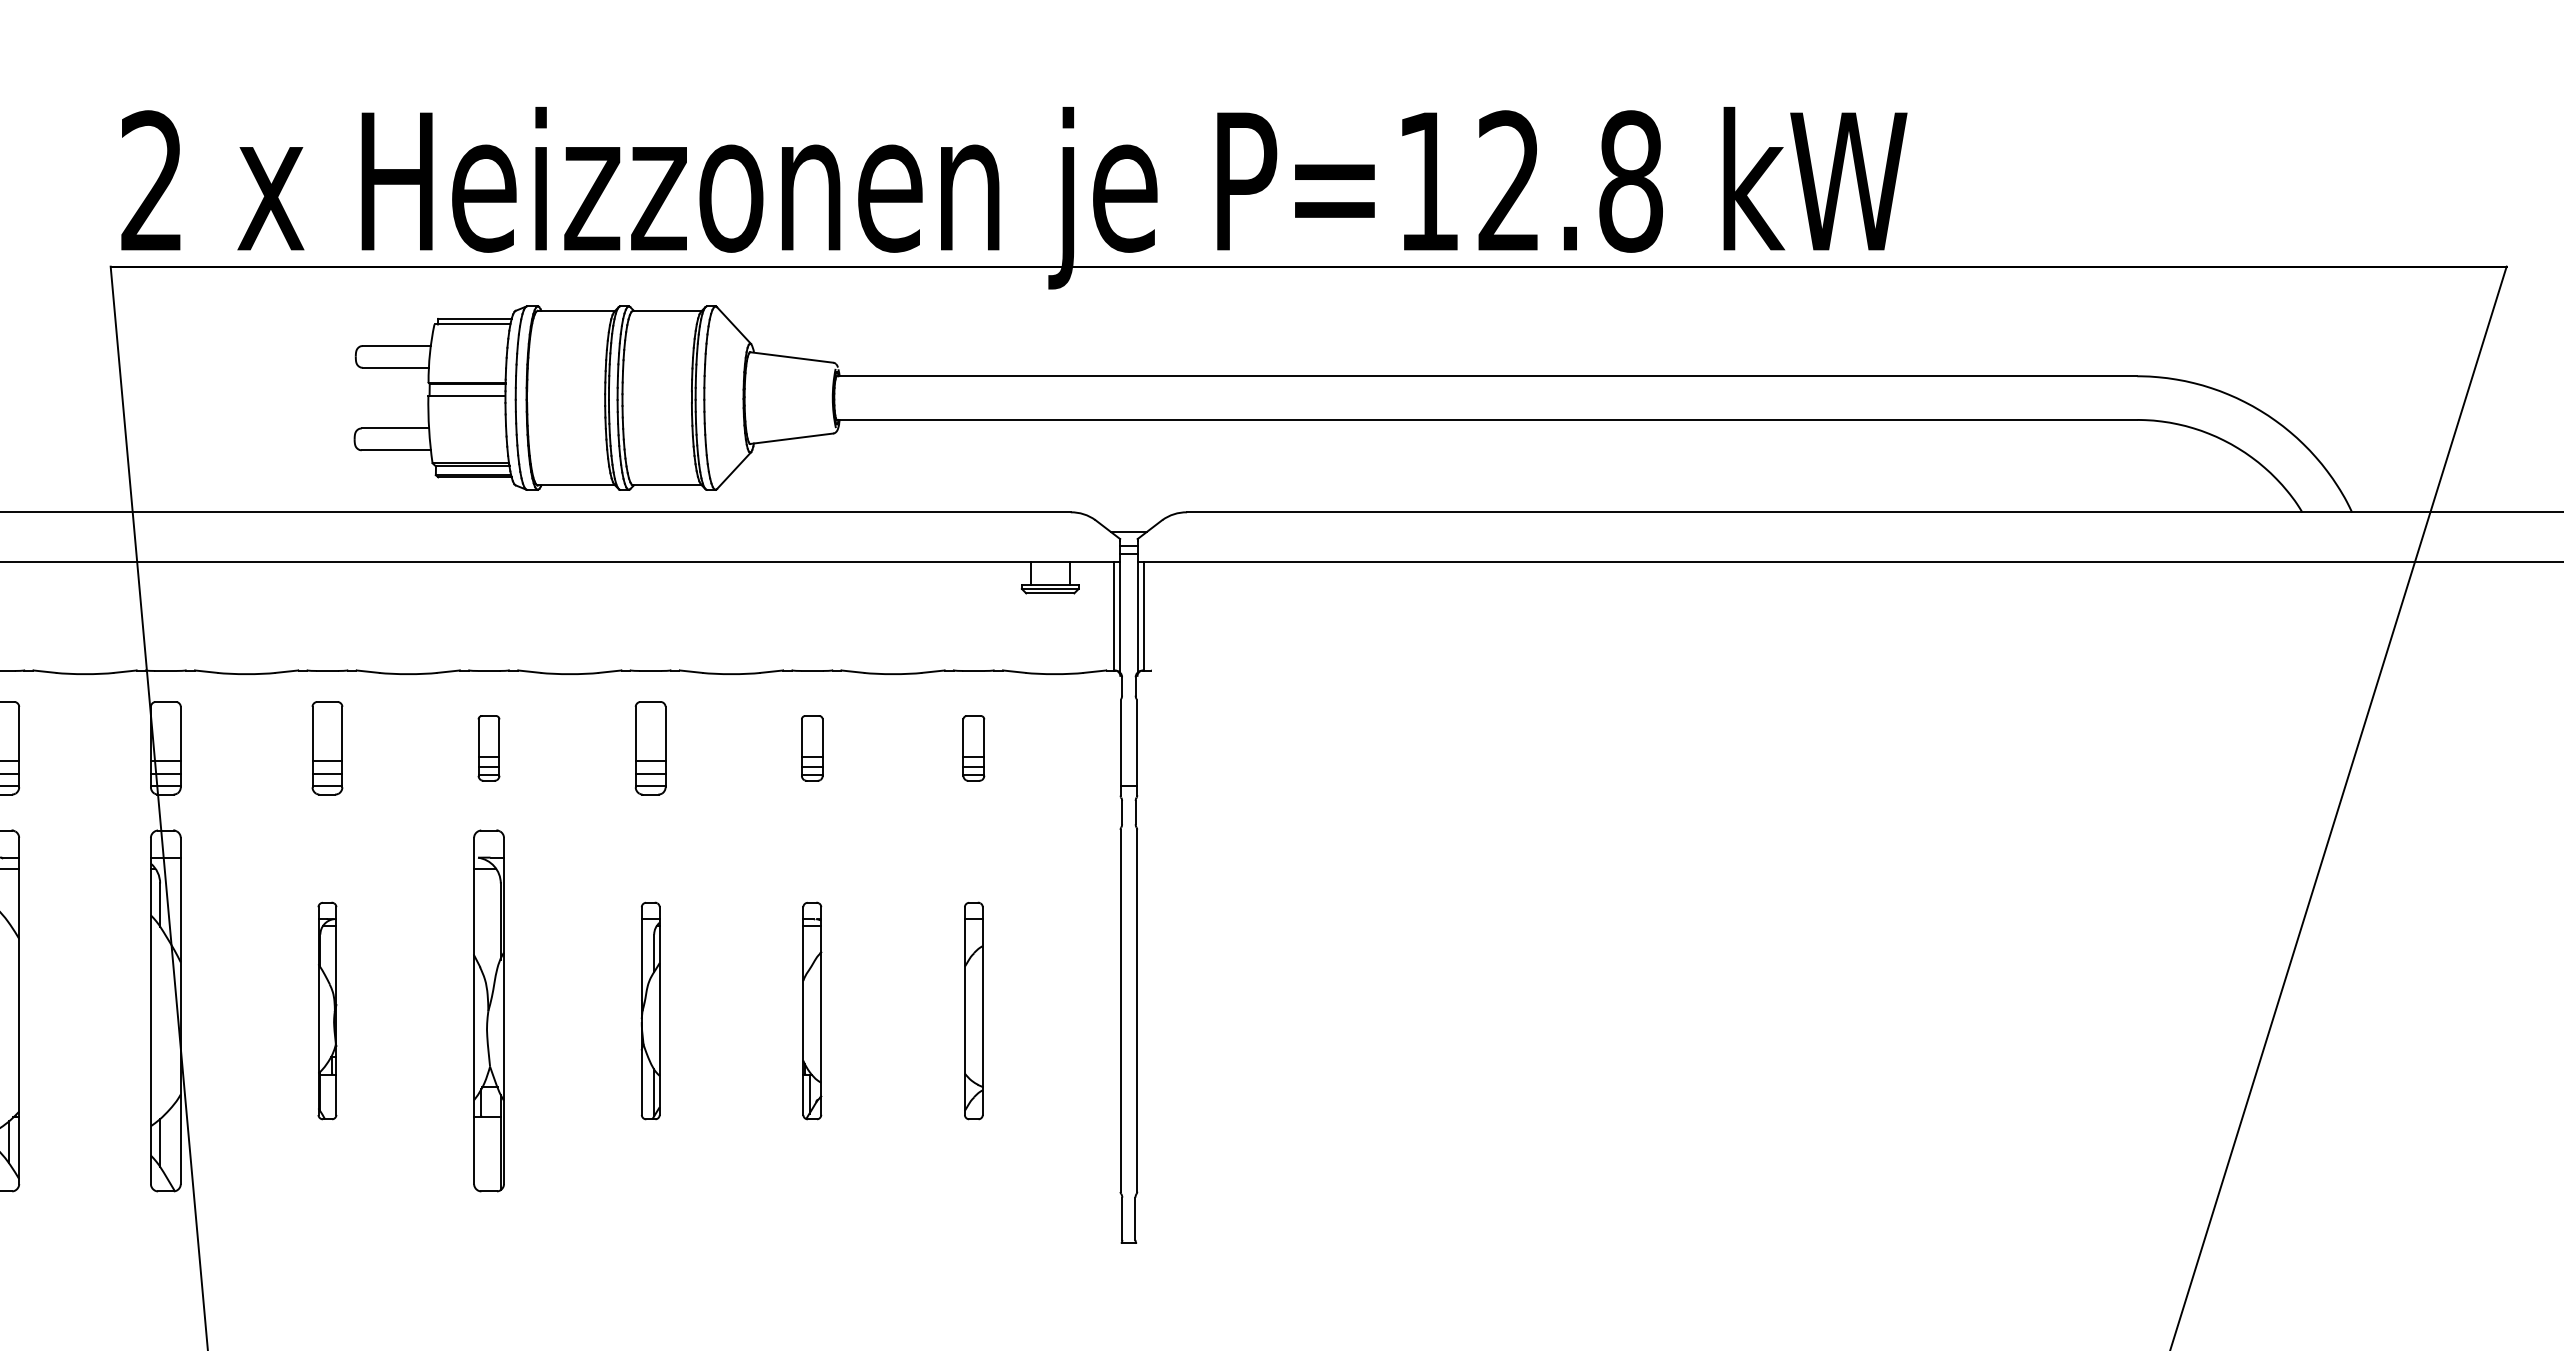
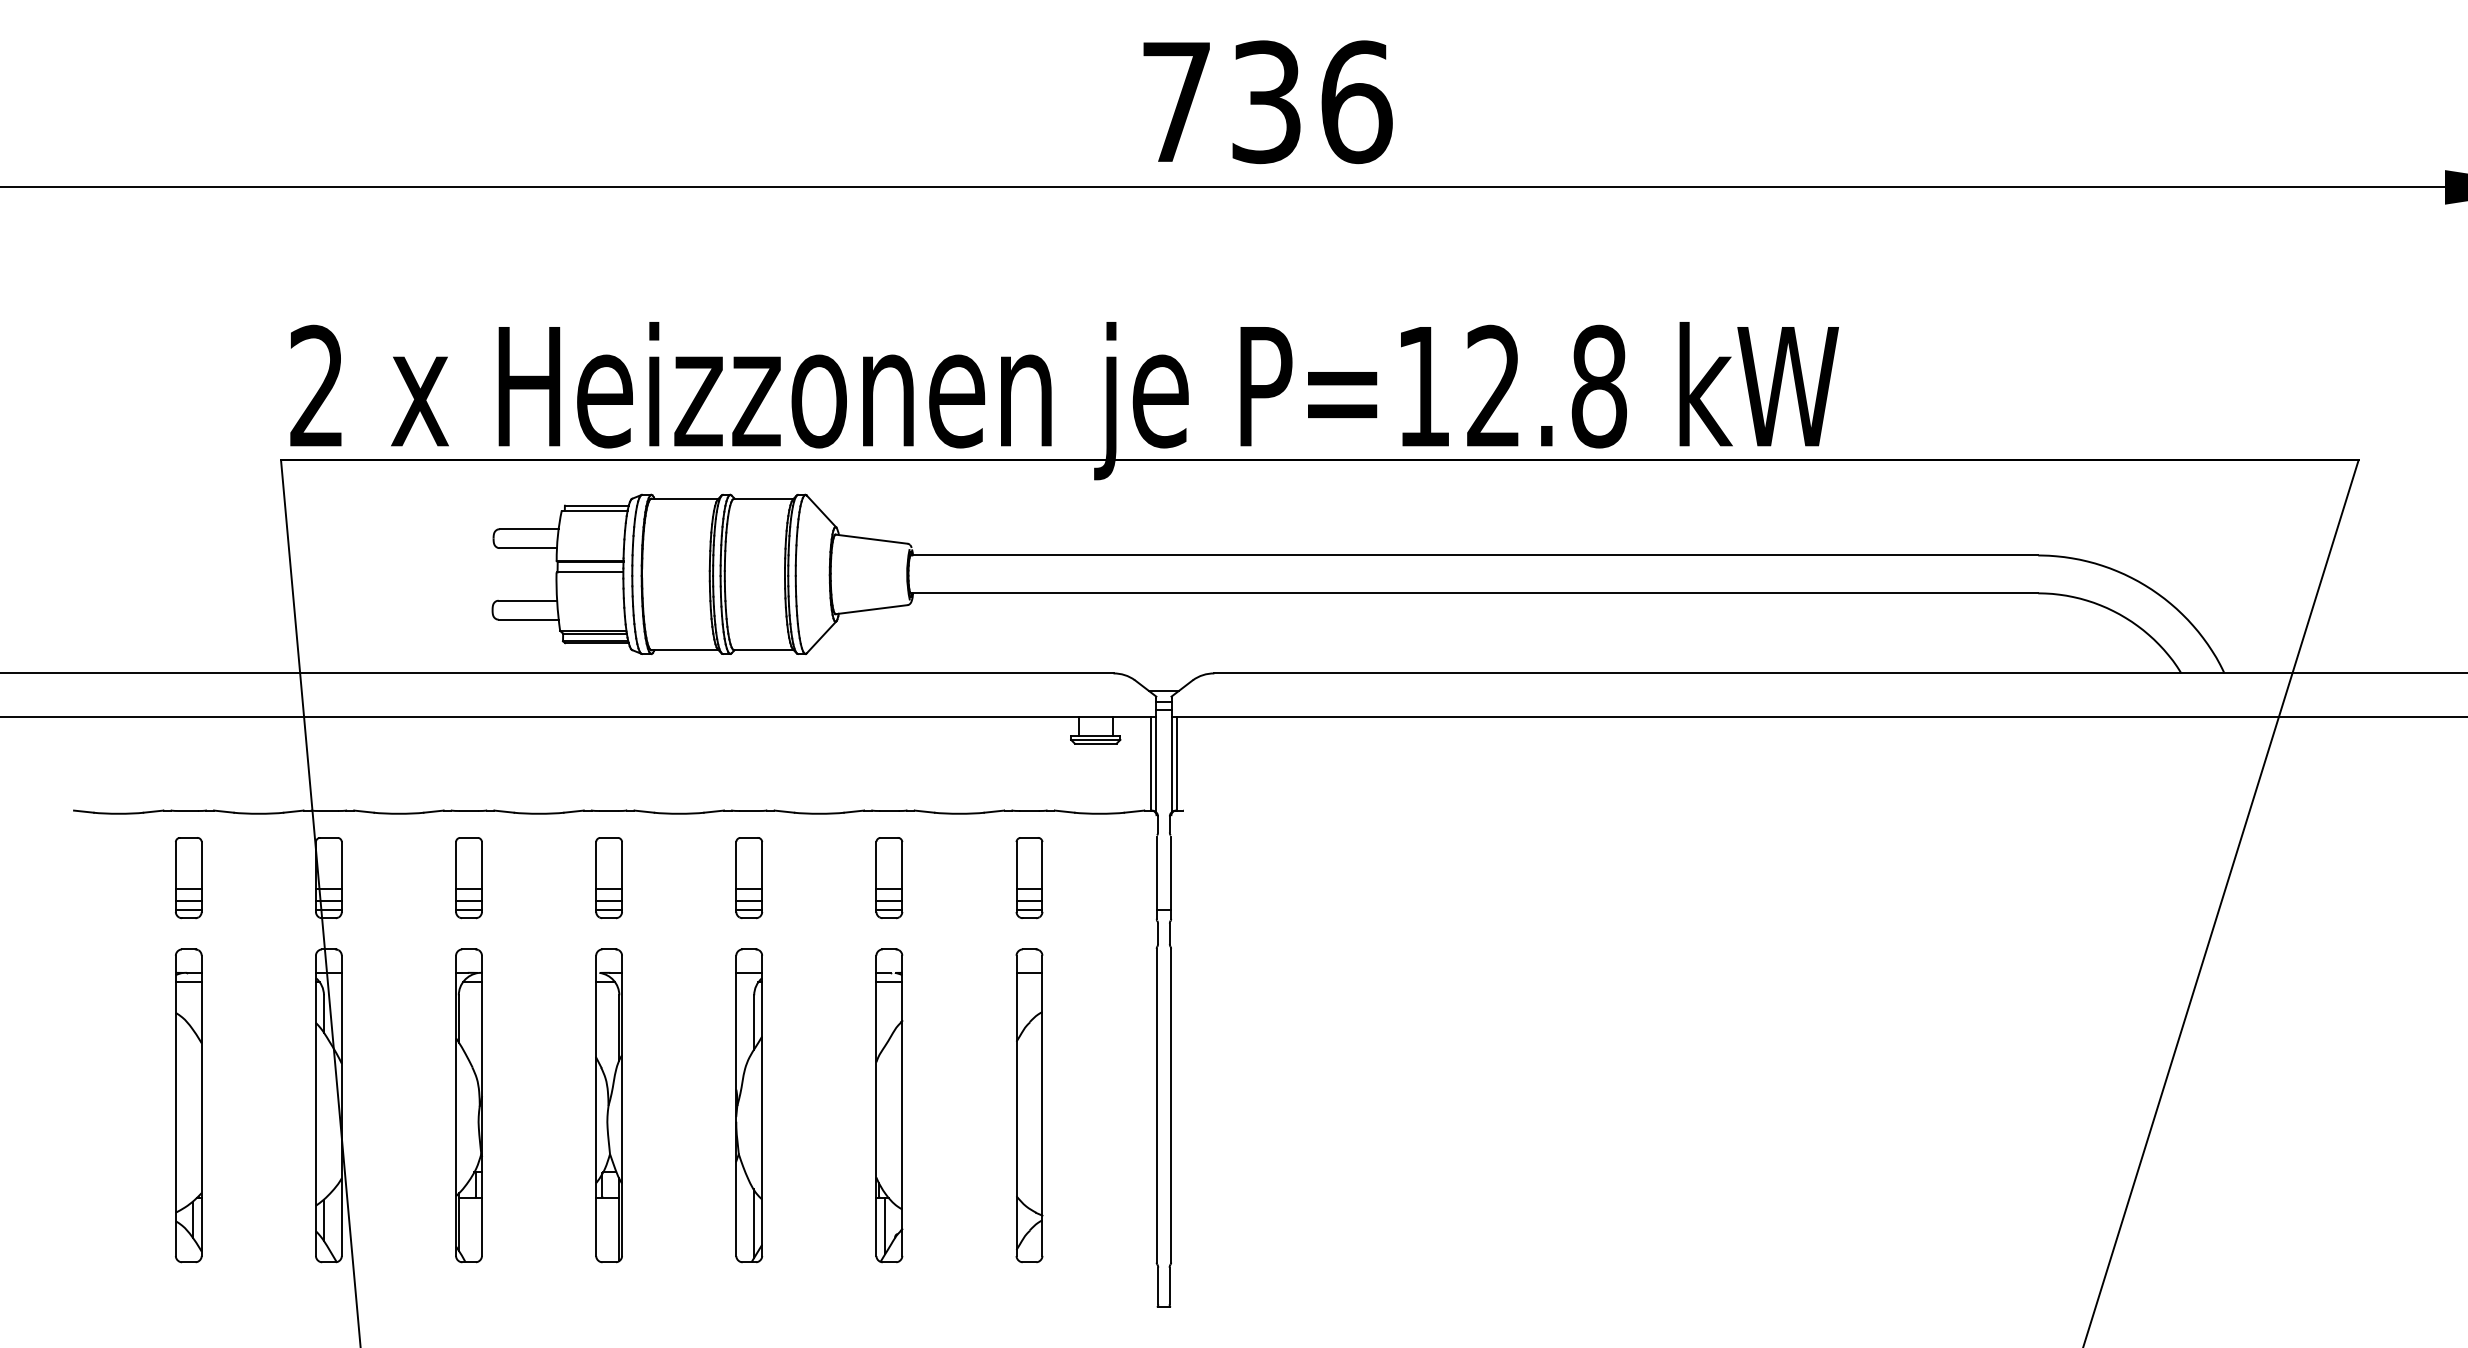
part: (488, 748) -> (608, 878), size x1.43
part: (812, 748) -> (889, 878), size x1.43
part: (973, 748) -> (1029, 878), size x1.43
part: (326, 1010) -> (468, 1105), size x1.67
part: (650, 1010) -> (749, 1105), size x1.67
part: (812, 1010) -> (889, 1105), size x1.67
part: (973, 1010) -> (1029, 1105), size x1.67

